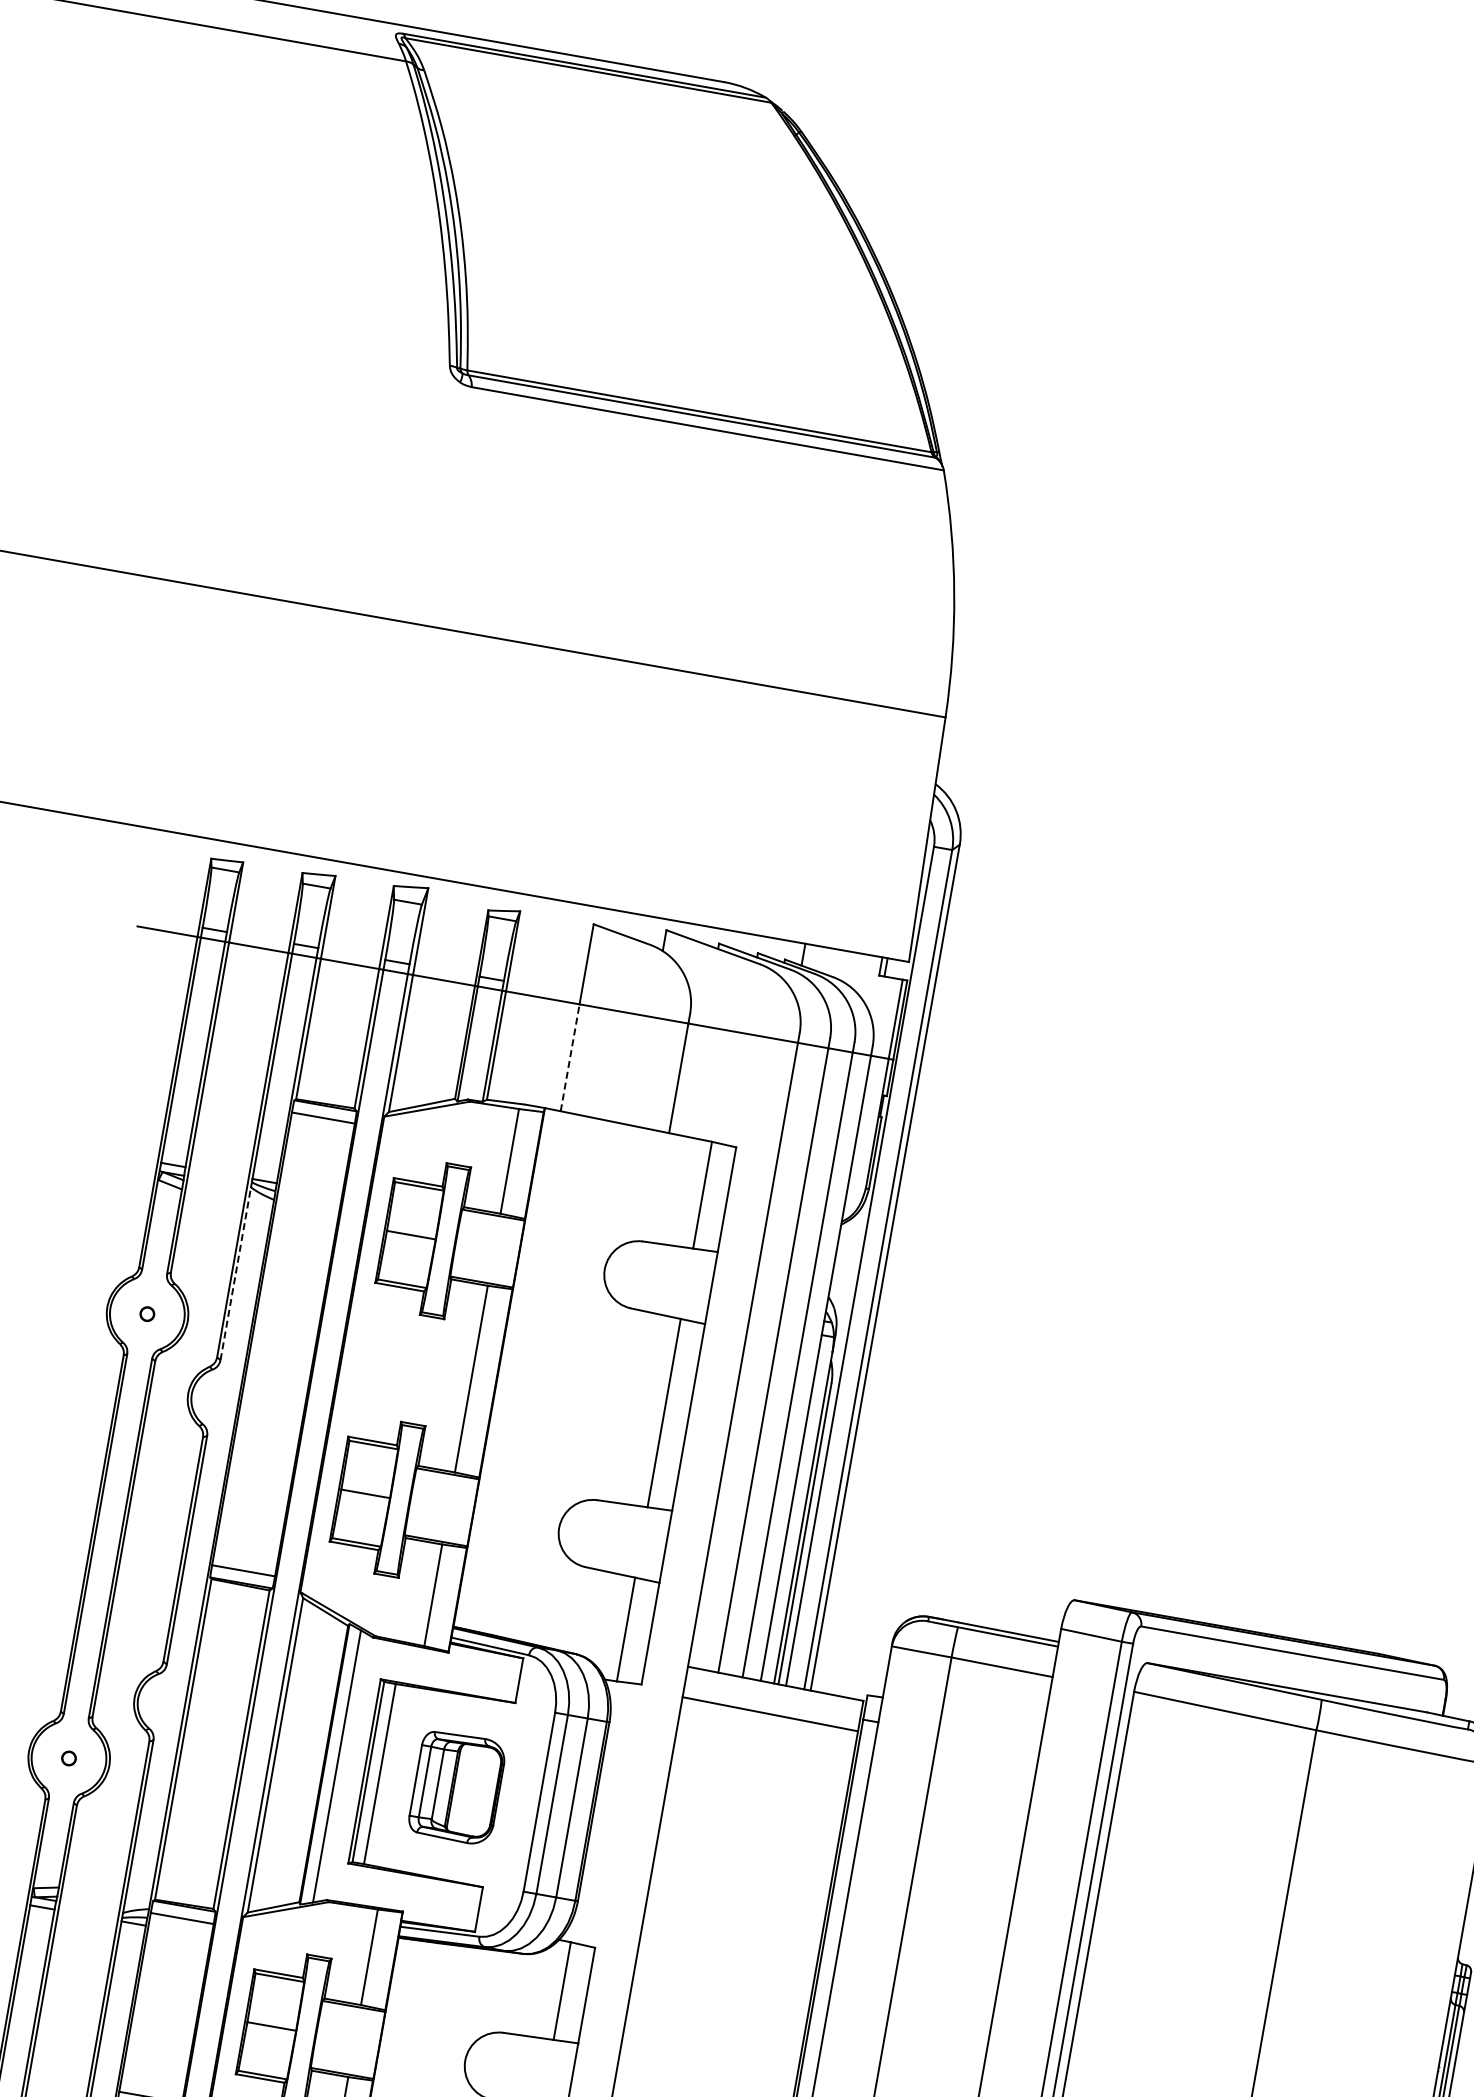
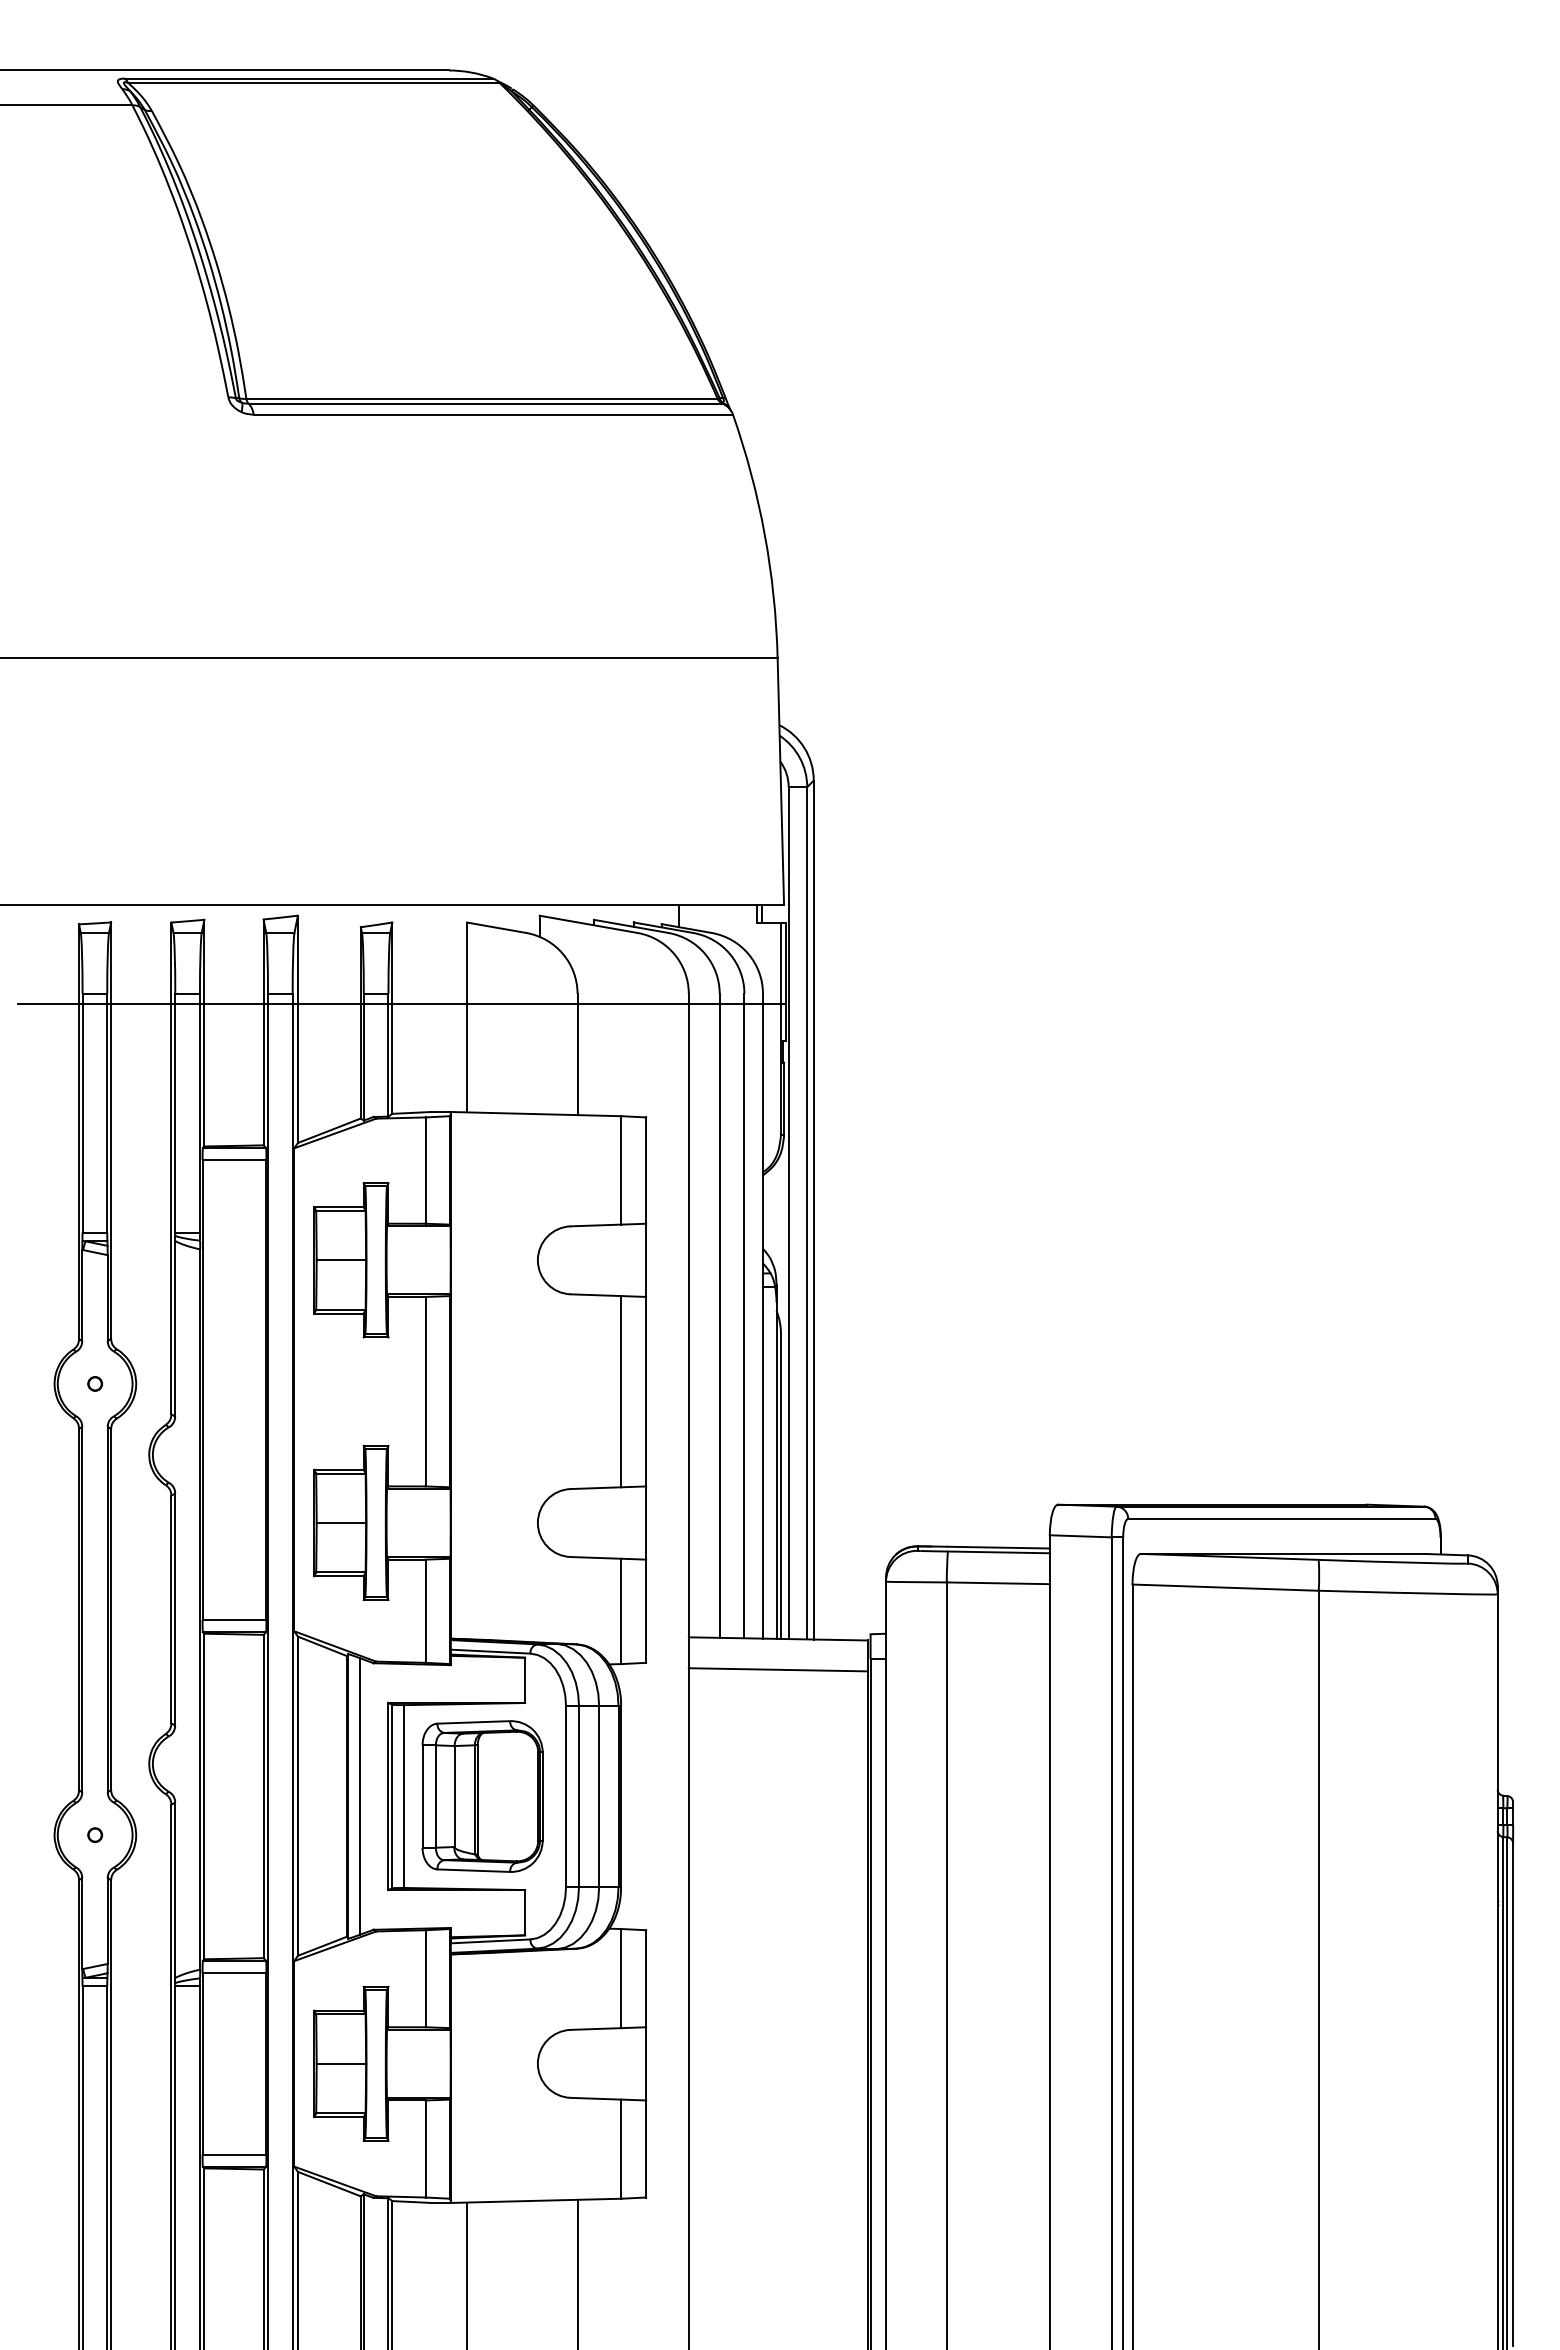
line: (570, 1057) -> (467, 1057), dashed -> solid
line: (236, 1273) -> (175, 1328), dashed -> solid
part: (457, 1787) -> (482, 1796), size x1.43

